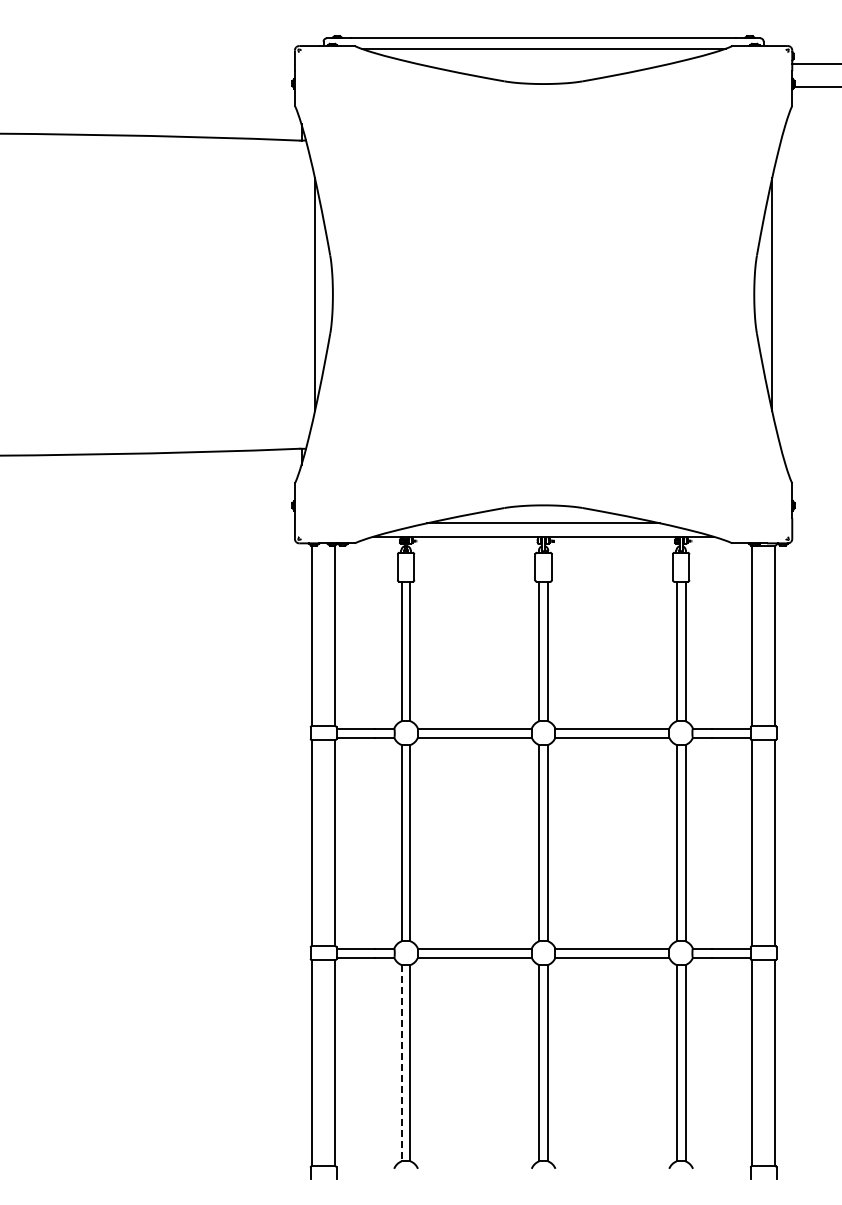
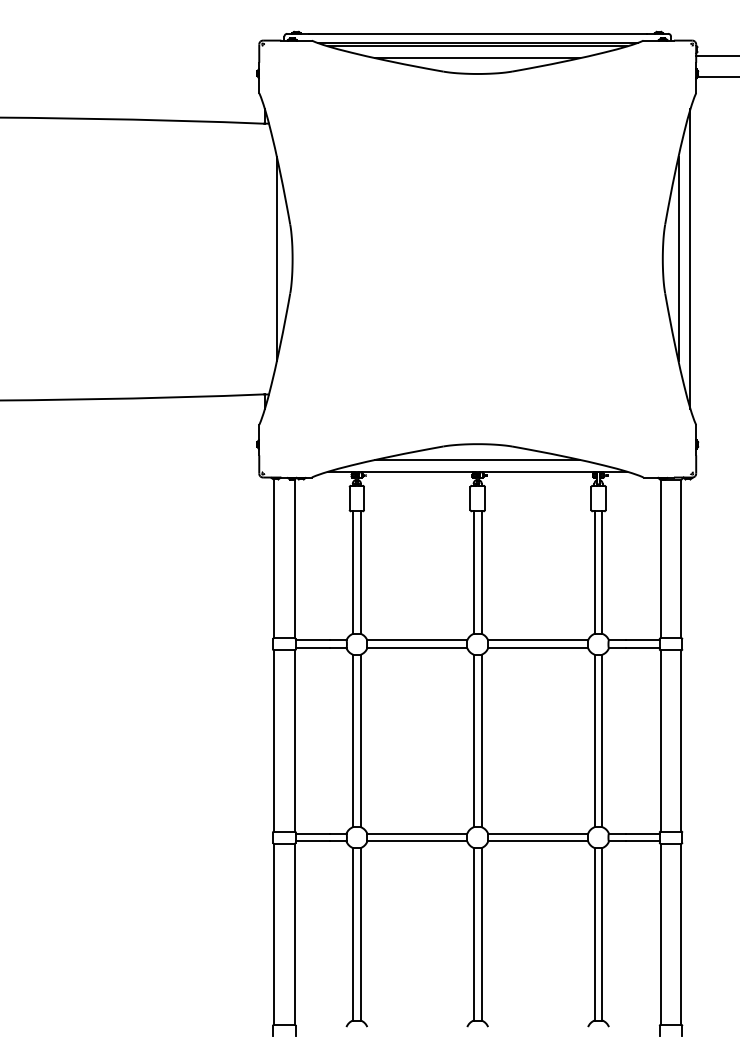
line: (543, 52) -> (477, 46), added
line: (543, 66) -> (477, 58), added
line: (785, 294) -> (690, 258), added
line: (401, 1063) -> (352, 934), dashed -> solid

